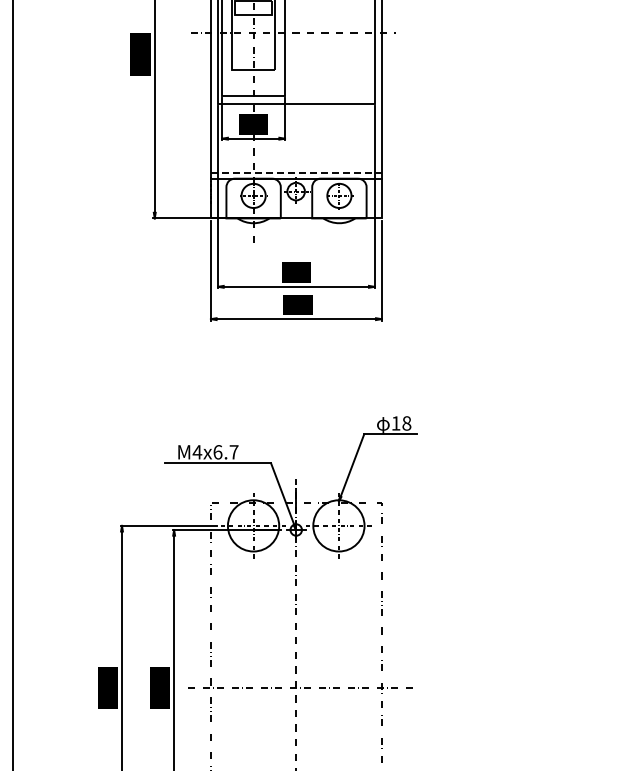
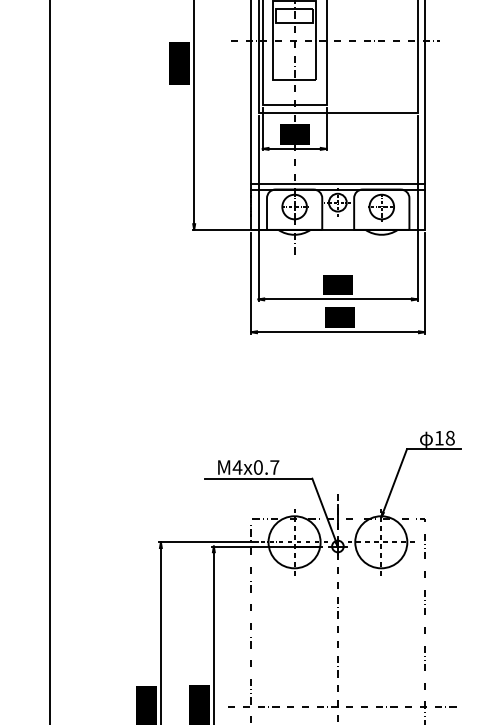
line: (296, 172) -> (338, 183), dashed -> solid
text: (217, 452) -> (257, 467), M4x6.7 -> M4x0.7

